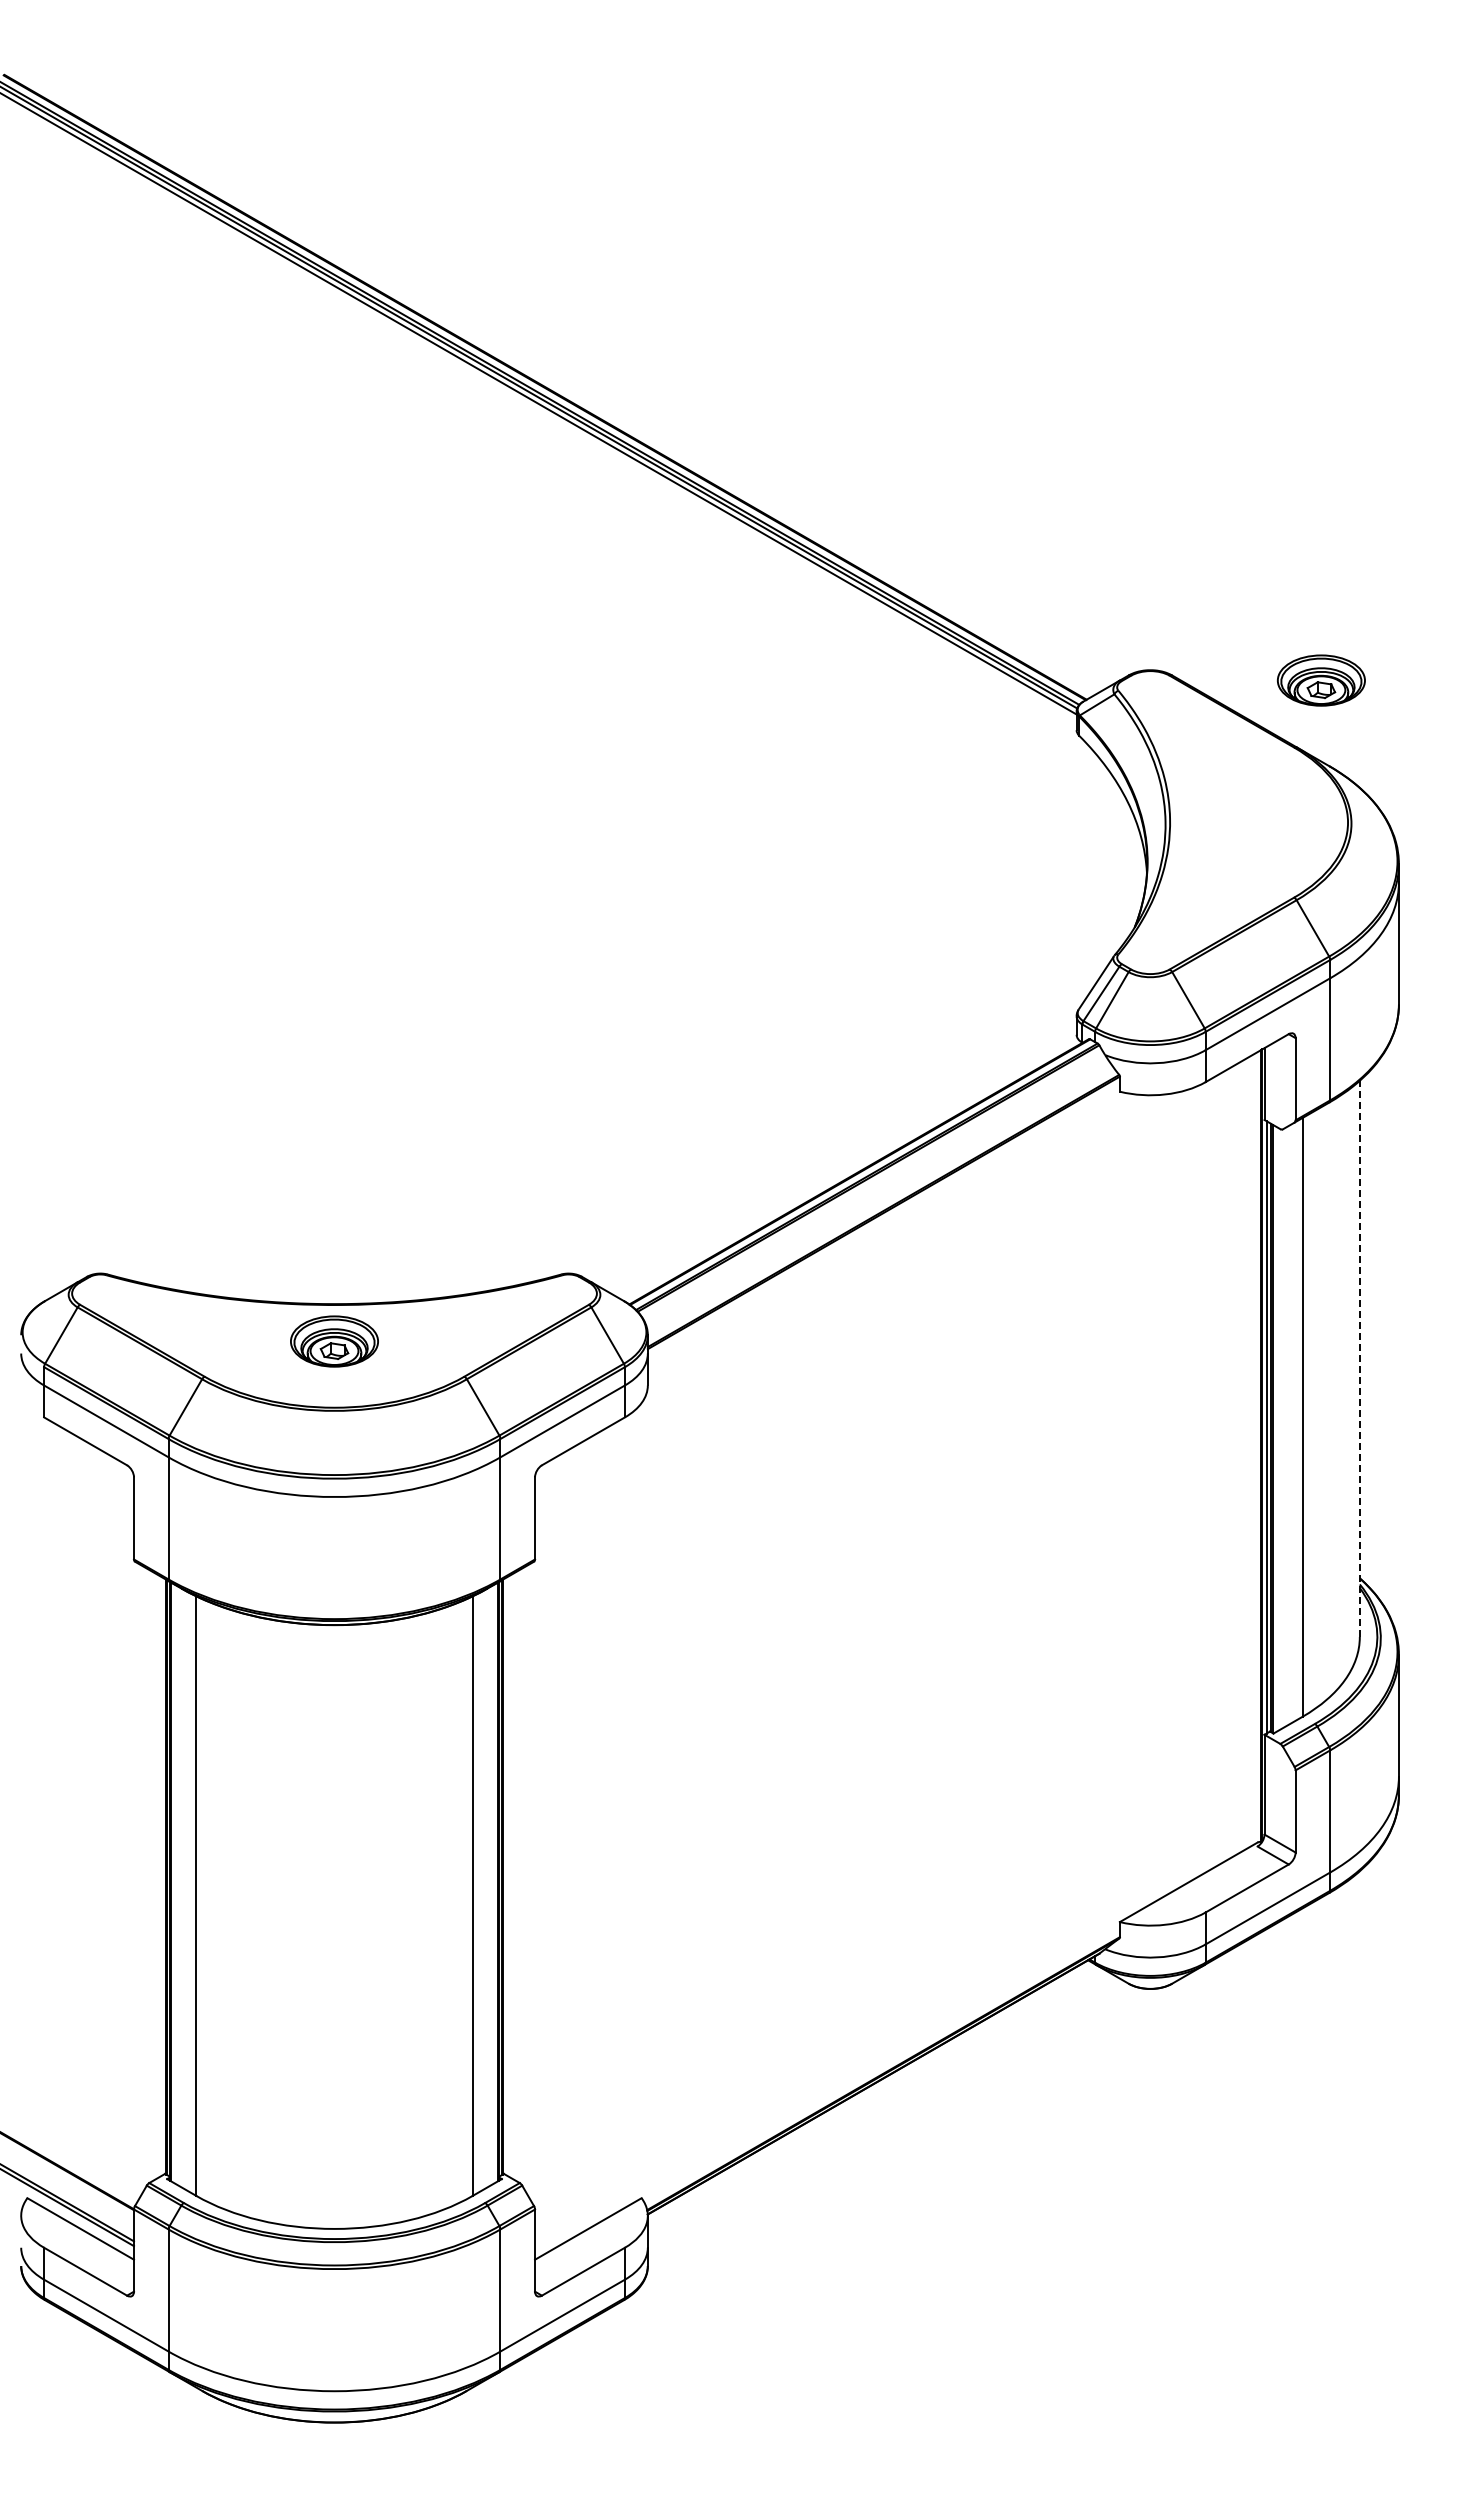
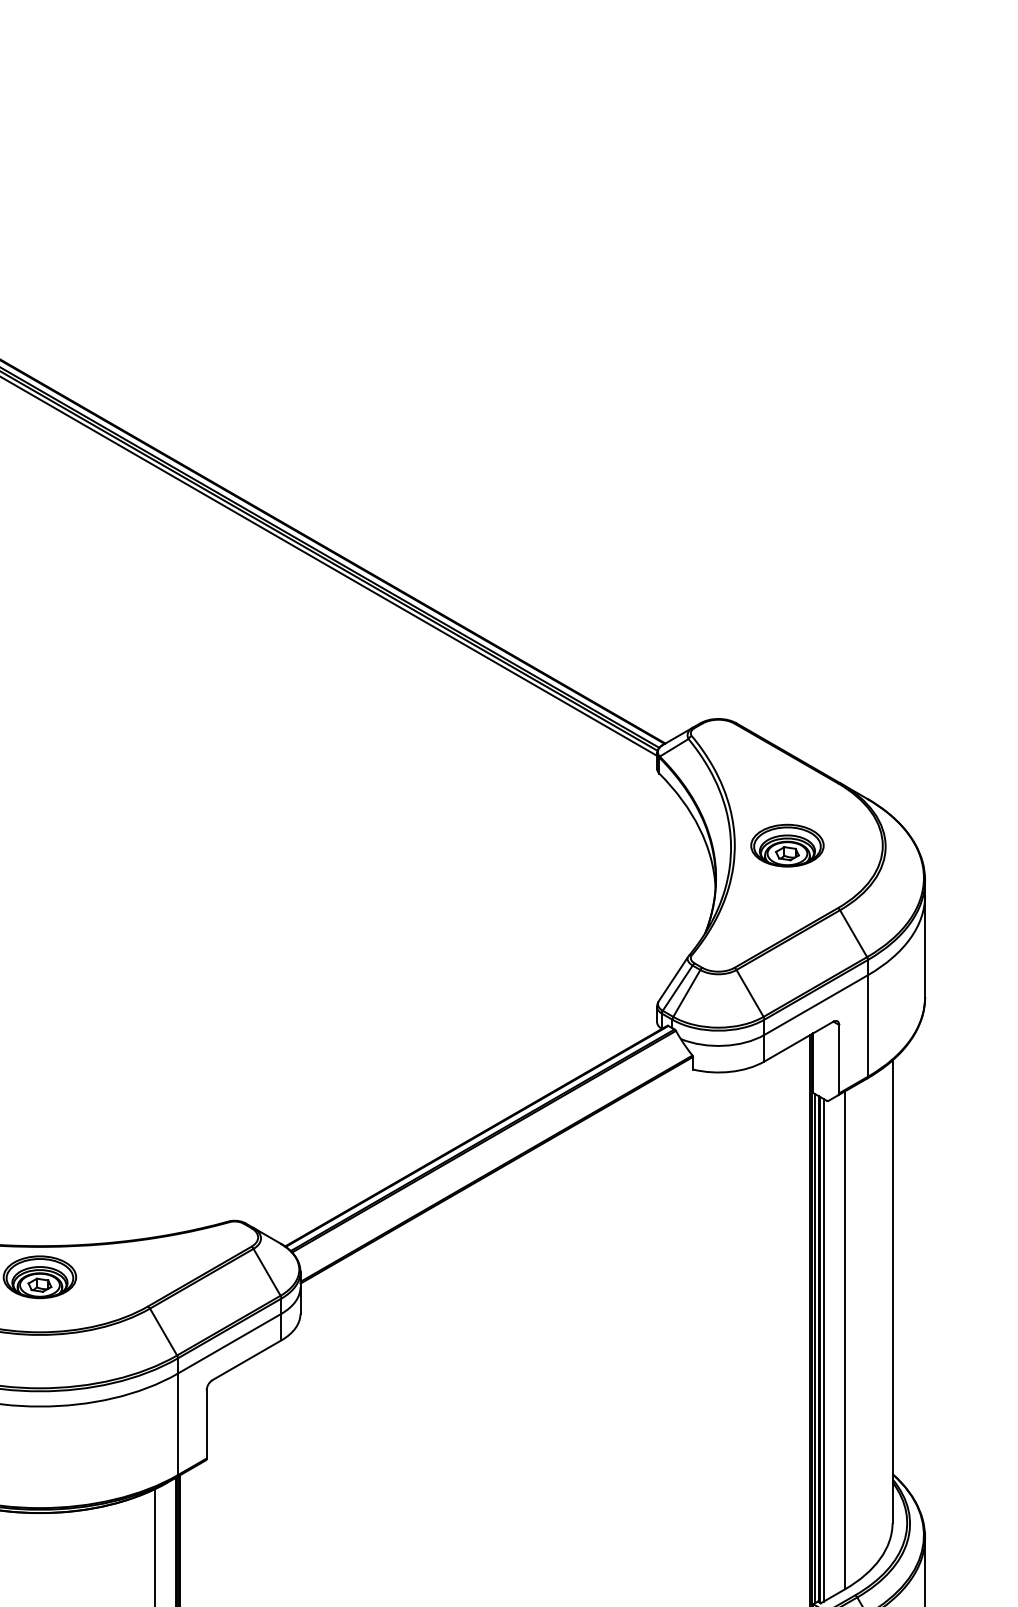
part: (1321, 680) -> (787, 845), moved
line: (1359, 1358) -> (892, 1291), dashed -> solid
line: (1276, 1429) -> (823, 1350), added

